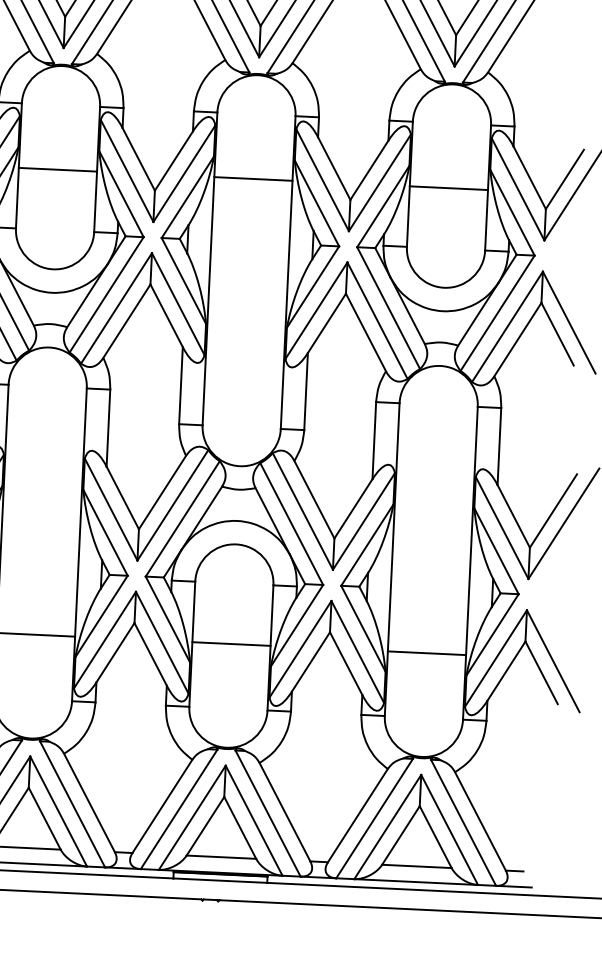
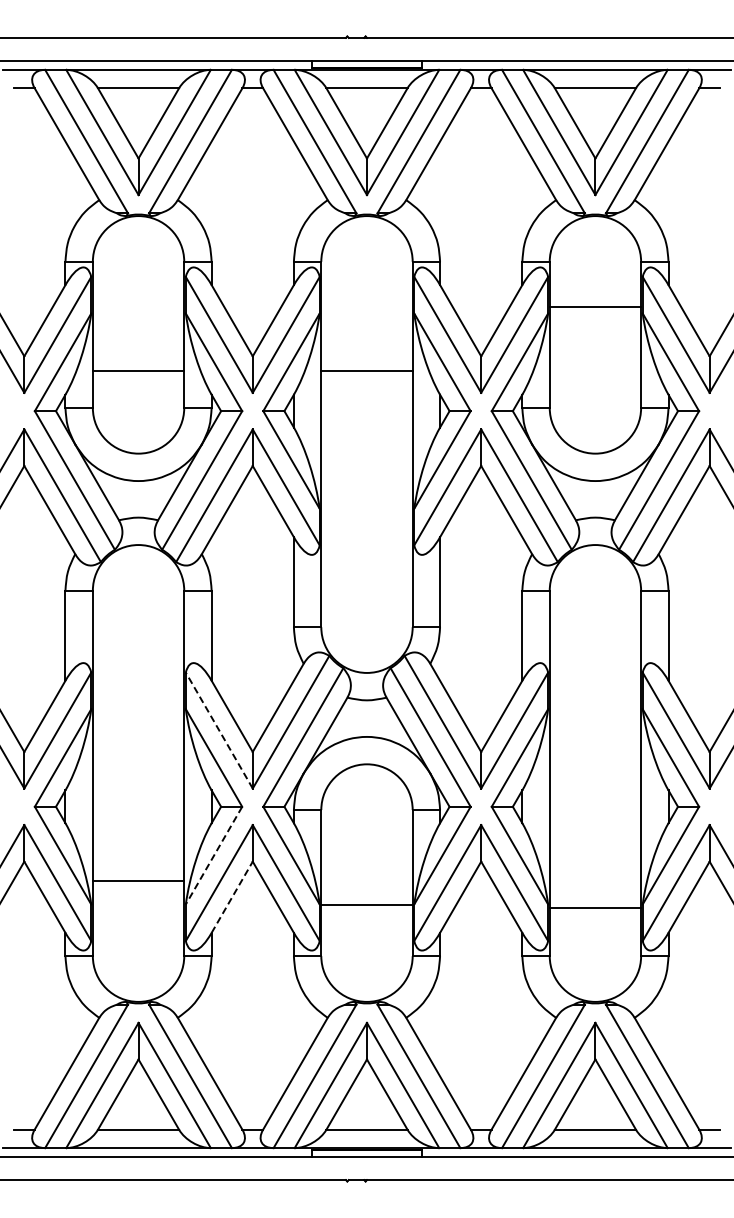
line: (57, 169) -> (138, 371), moved
line: (252, 179) -> (366, 371), moved
line: (448, 188) -> (595, 307), moved
line: (111, 509) -> (219, 730), solid -> dashed
line: (101, 617) -> (213, 856), solid -> dashed
line: (231, 643) -> (366, 904), moved
line: (115, 652) -> (232, 896), solid -> dashed
line: (427, 653) -> (595, 907), moved

